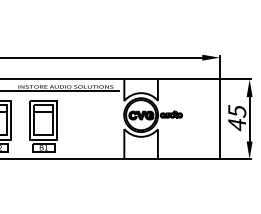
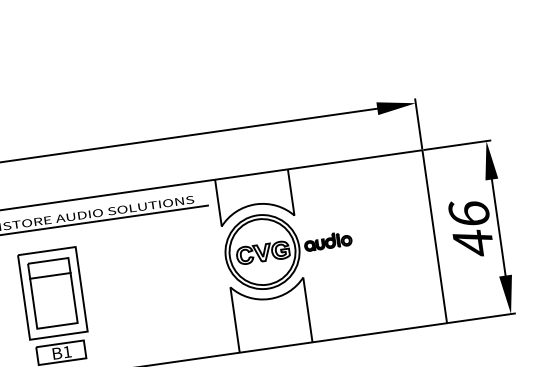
text: (237, 110) -> (469, 212), 45 -> 46

